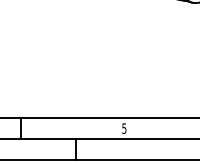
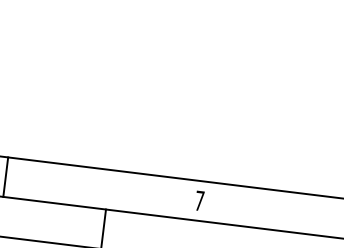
text: (124, 128) -> (199, 200), 5 -> 7

